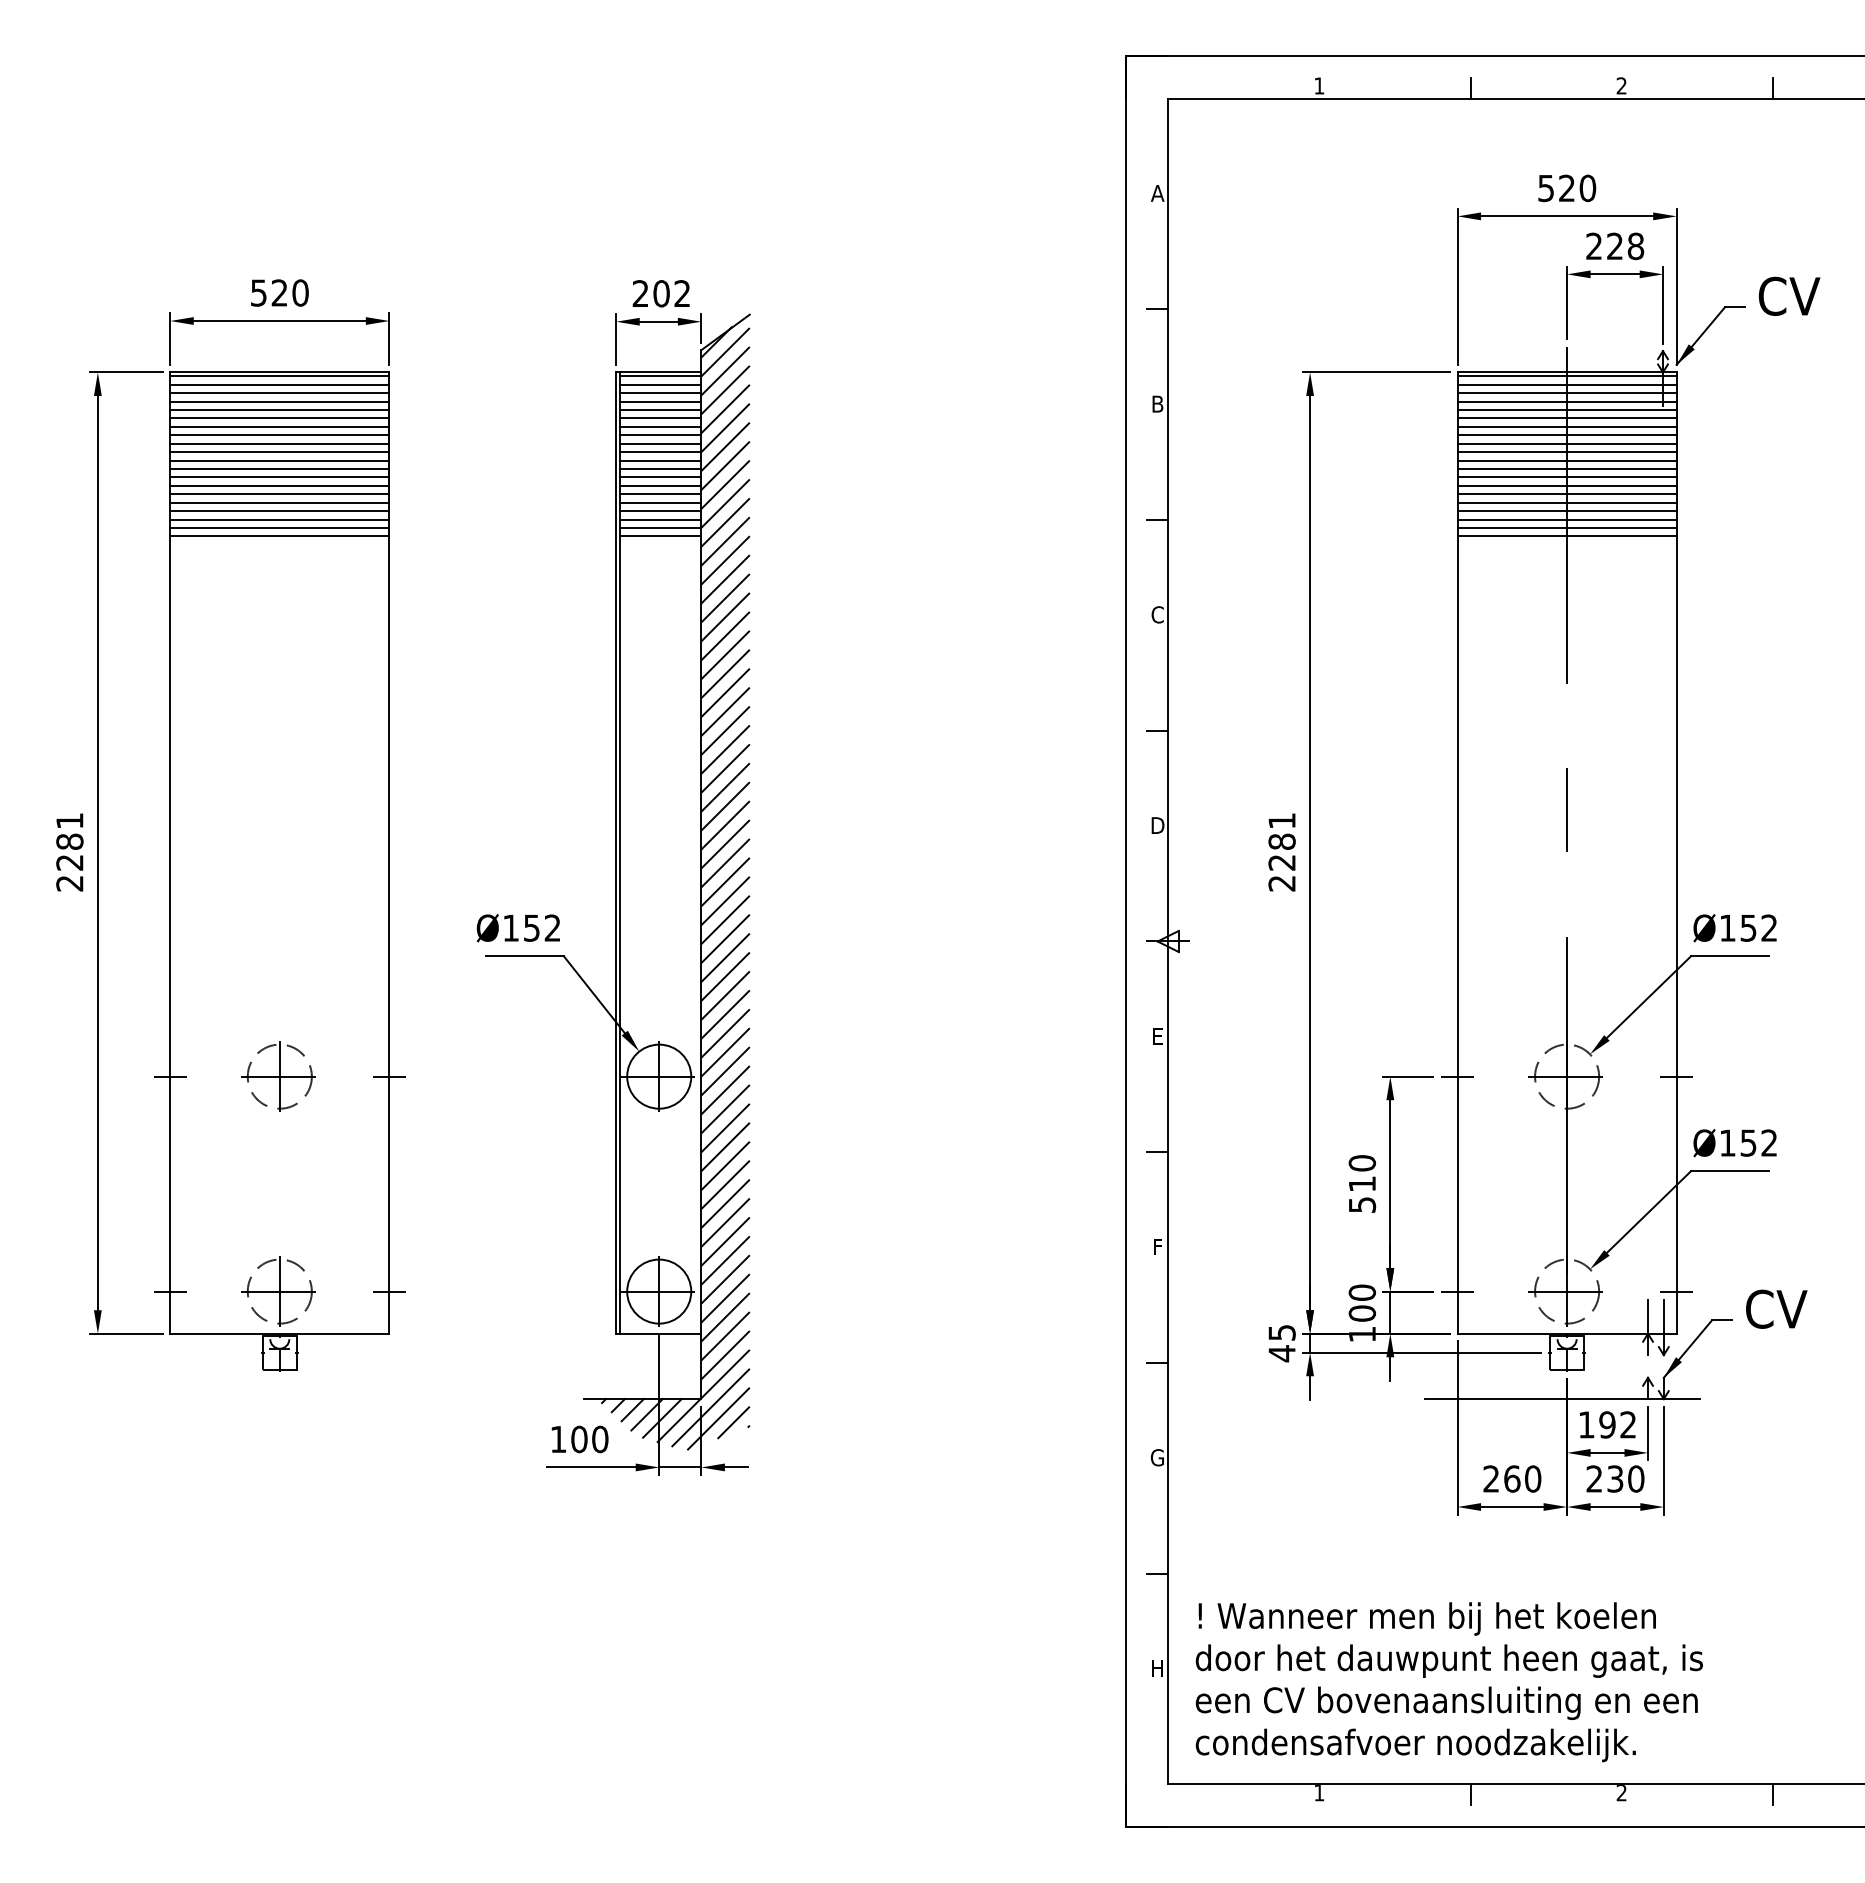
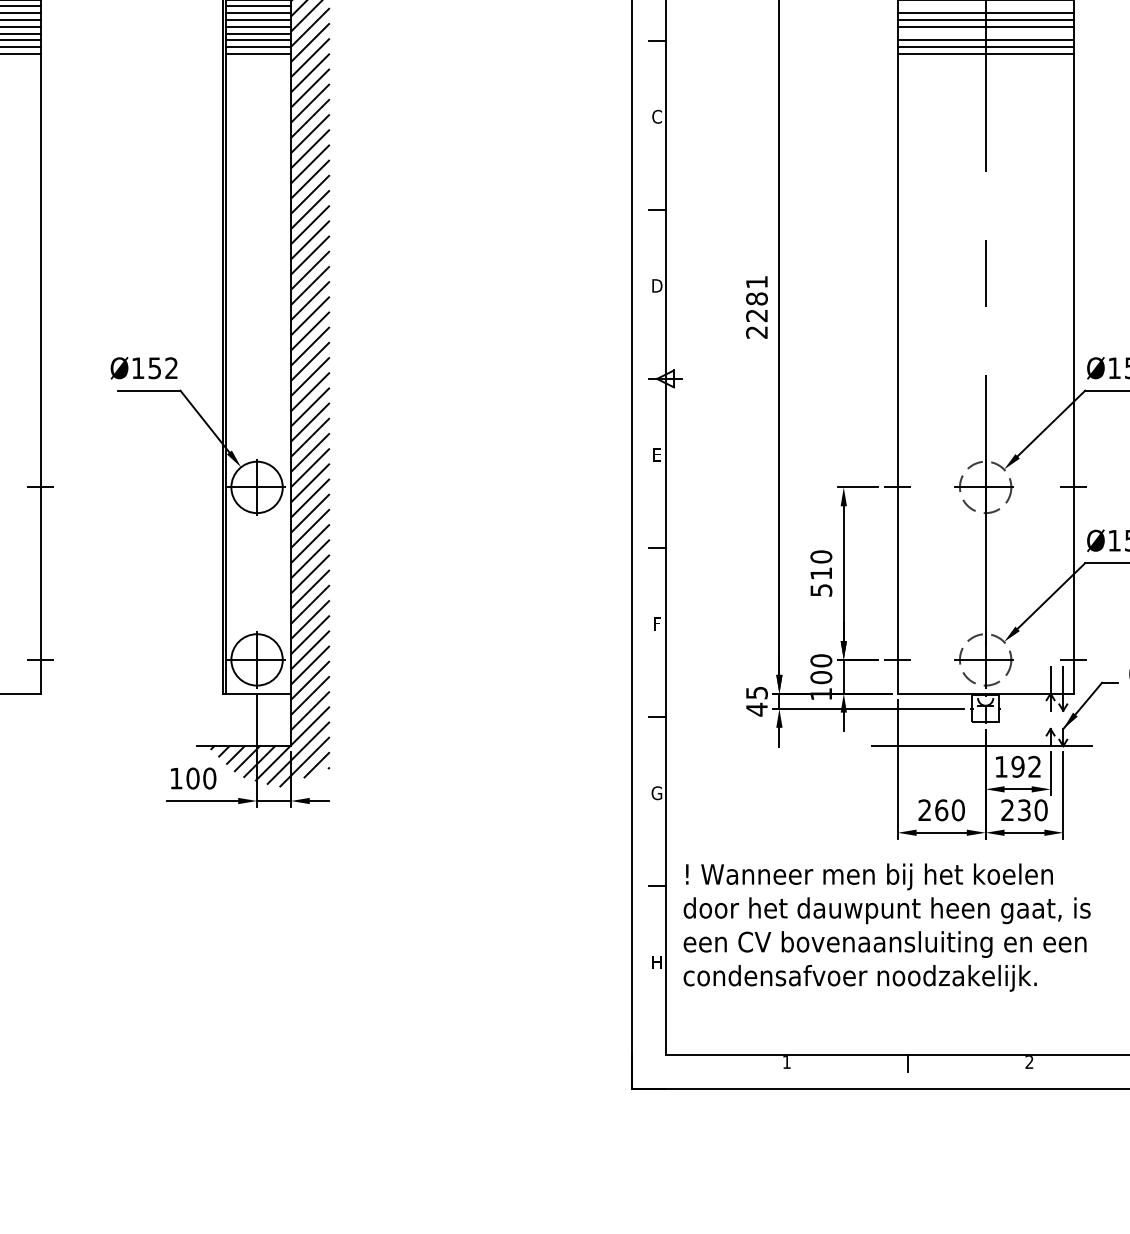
line: (1566, 477) -> (985, 6), removed
line: (1566, 511) -> (985, 33), removed
text: (1448, 1682) -> (886, 927), moved

